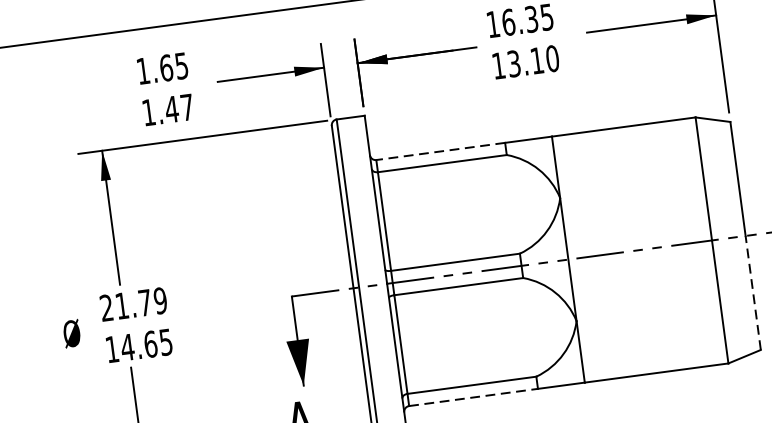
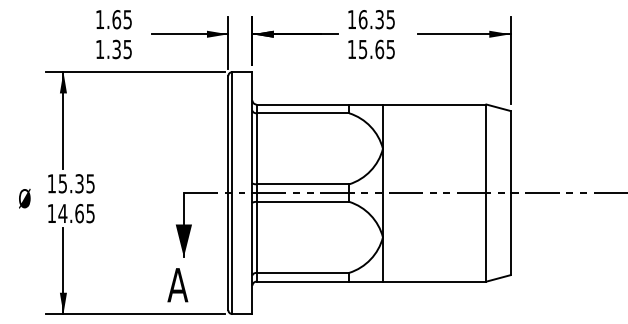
text: (534, 61) -> (377, 49), 13.10 -> 15.65
text: (178, 108) -> (121, 49), 1.47 -> 1.35
line: (440, 151) -> (302, 104), dashed -> solid
line: (752, 292) -> (510, 233), dashed -> solid
text: (132, 304) -> (70, 183), 21.79 -> 15.35
line: (474, 397) -> (303, 281), dashed -> solid

